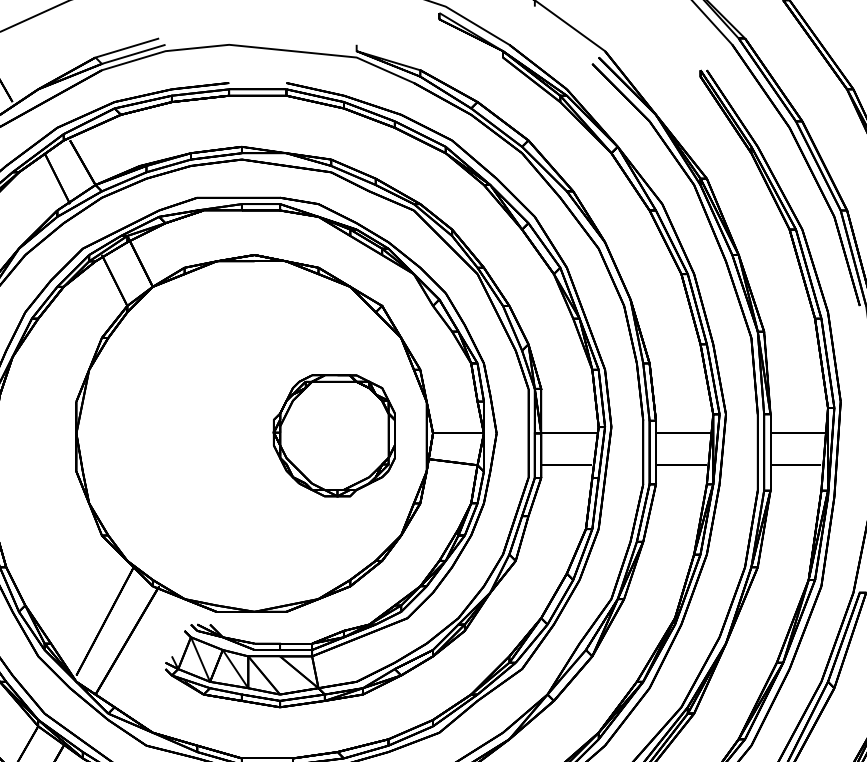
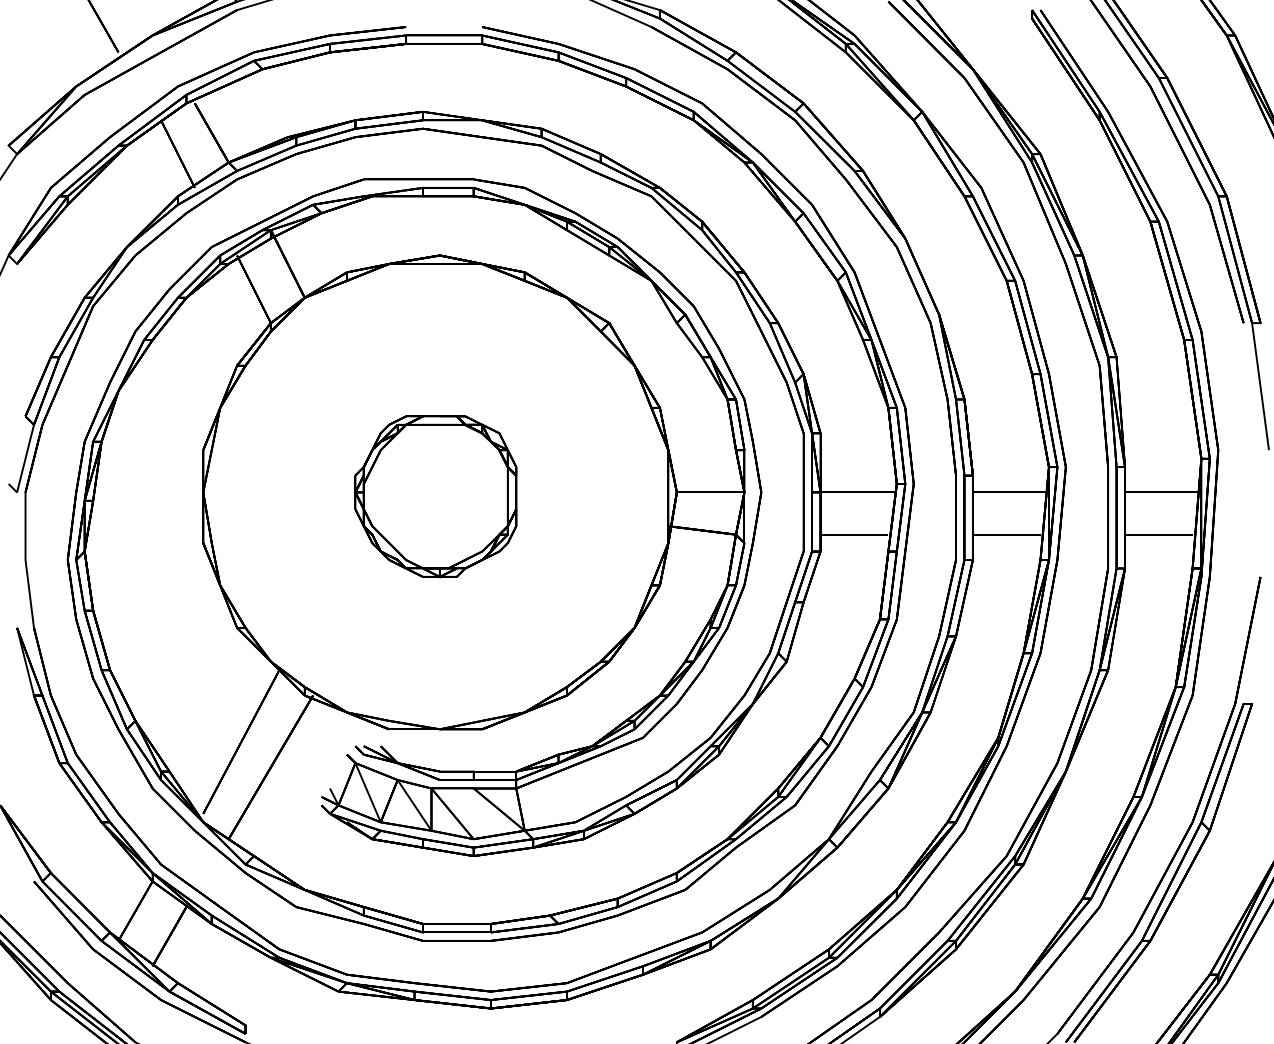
part: (334, 435) -> (435, 496), moved

